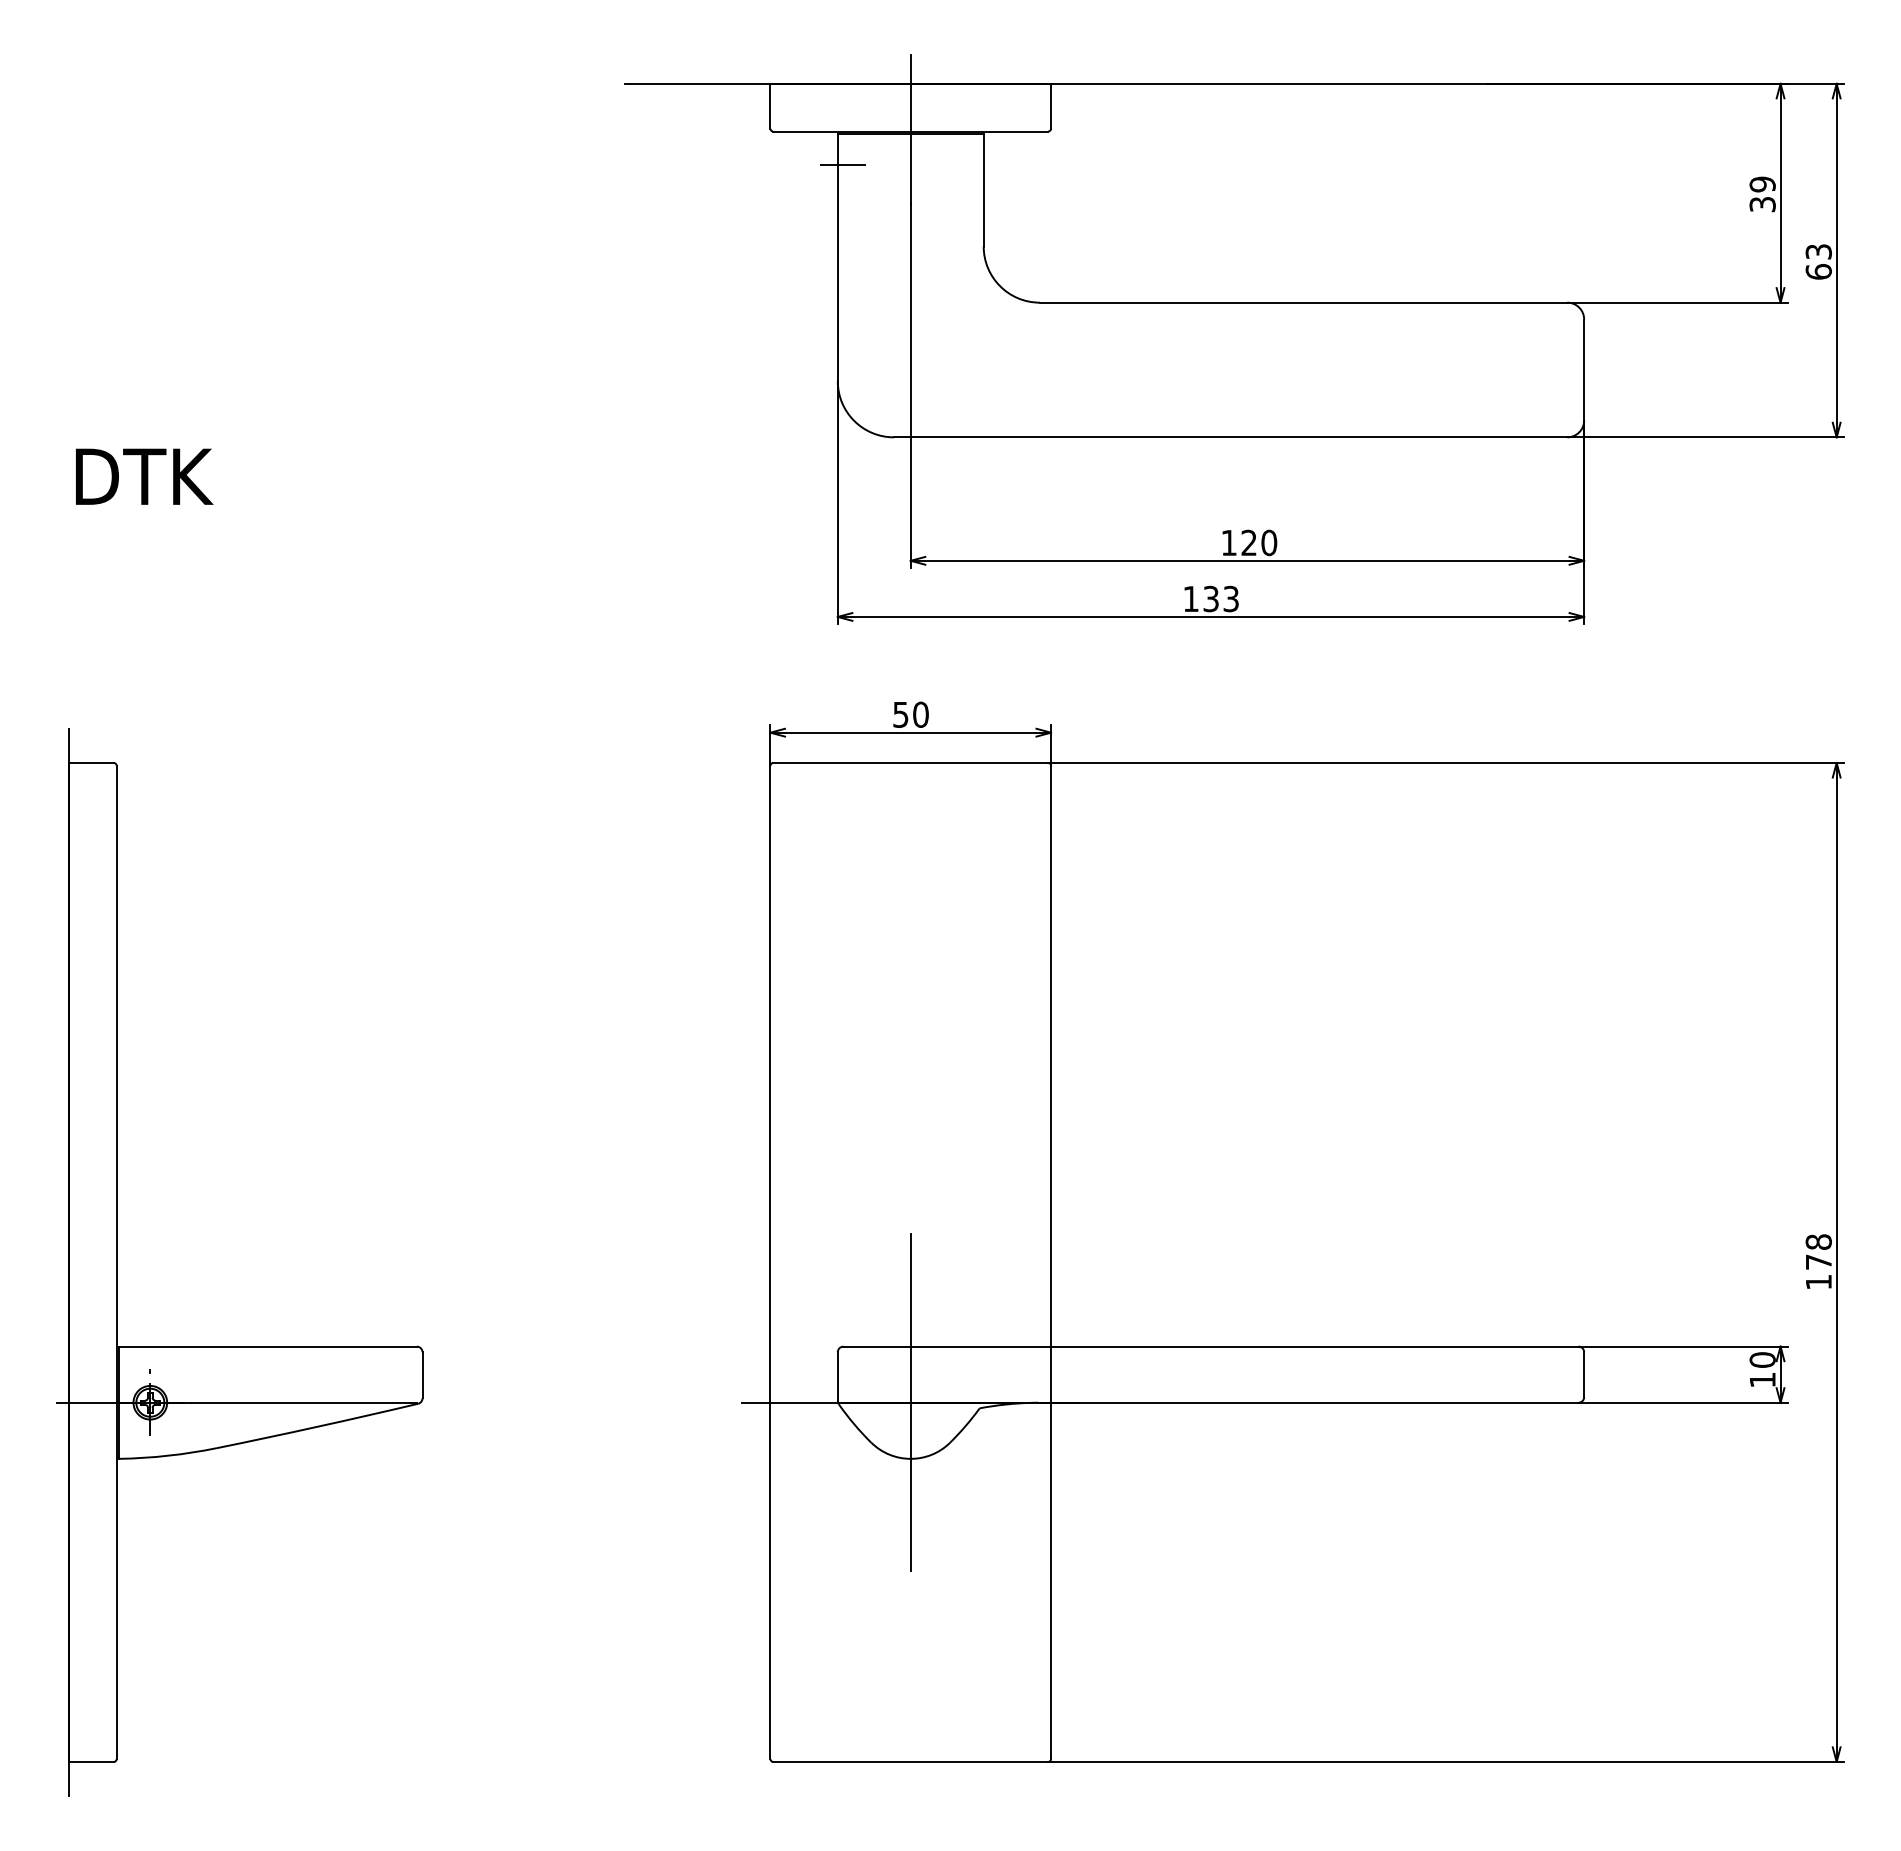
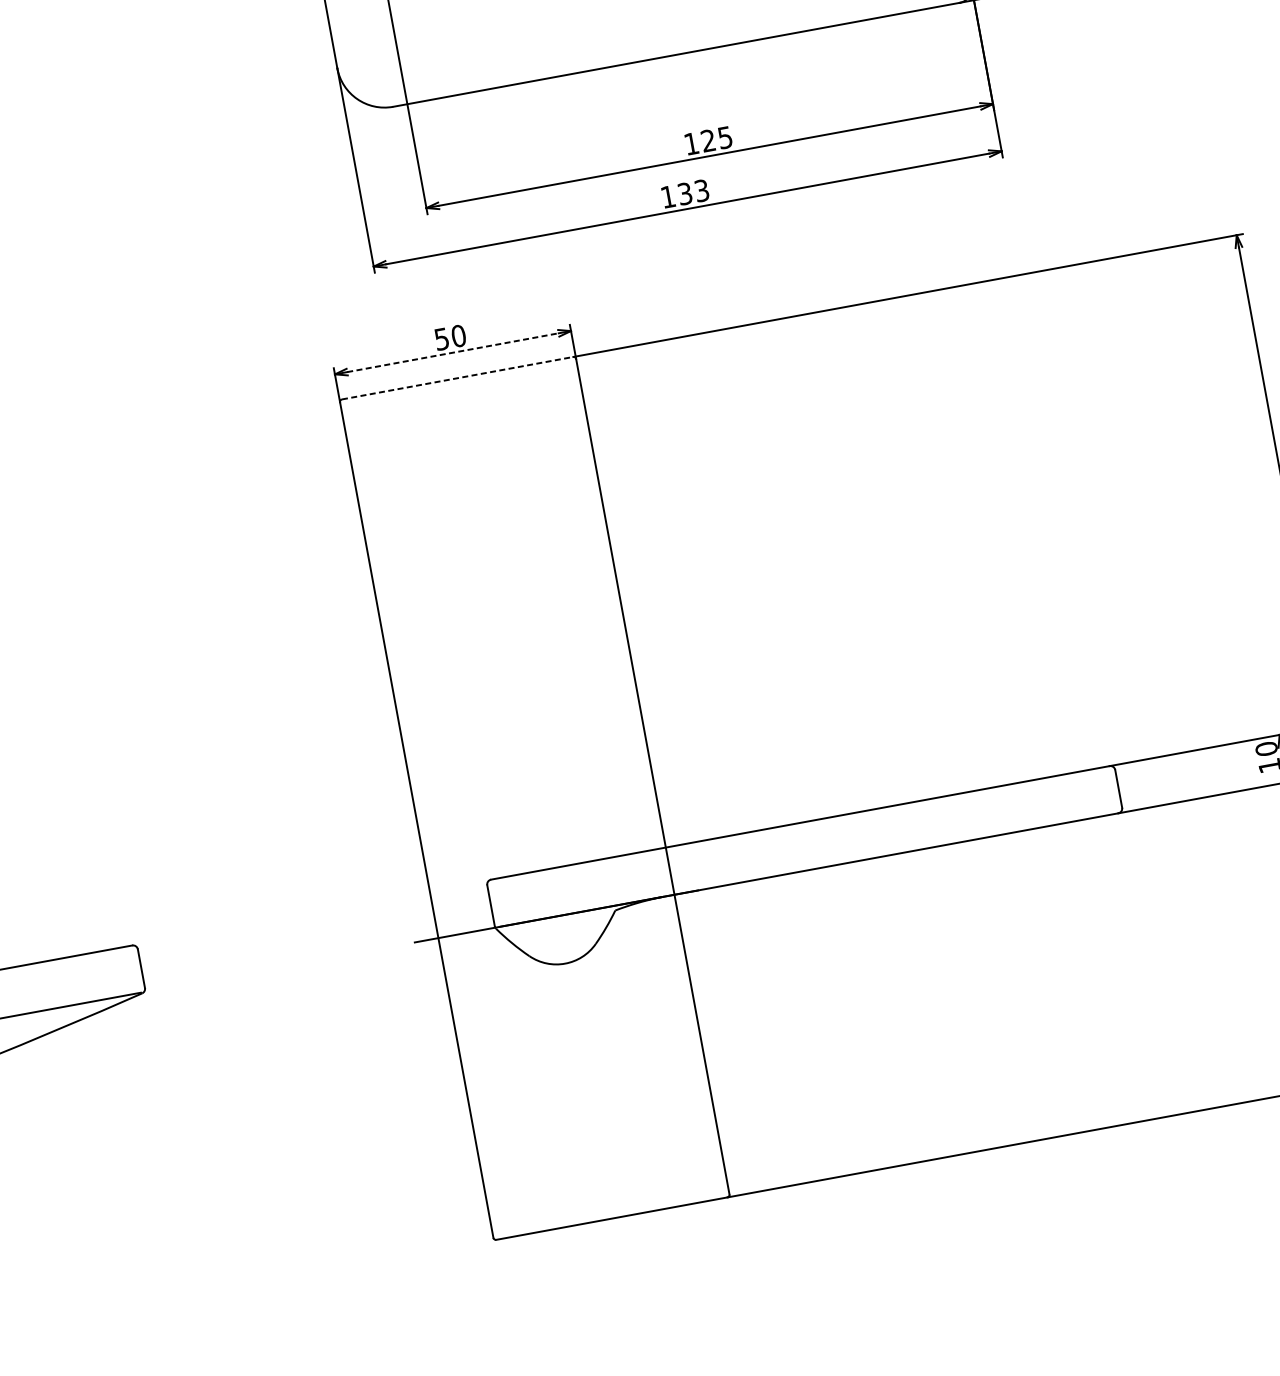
text: (1269, 542) -> (725, 137), 120 -> 125
line: (910, 732) -> (452, 352), solid -> dashed
line: (911, 763) -> (458, 378), solid -> dashed
line: (910, 1402) -> (556, 916), removed

